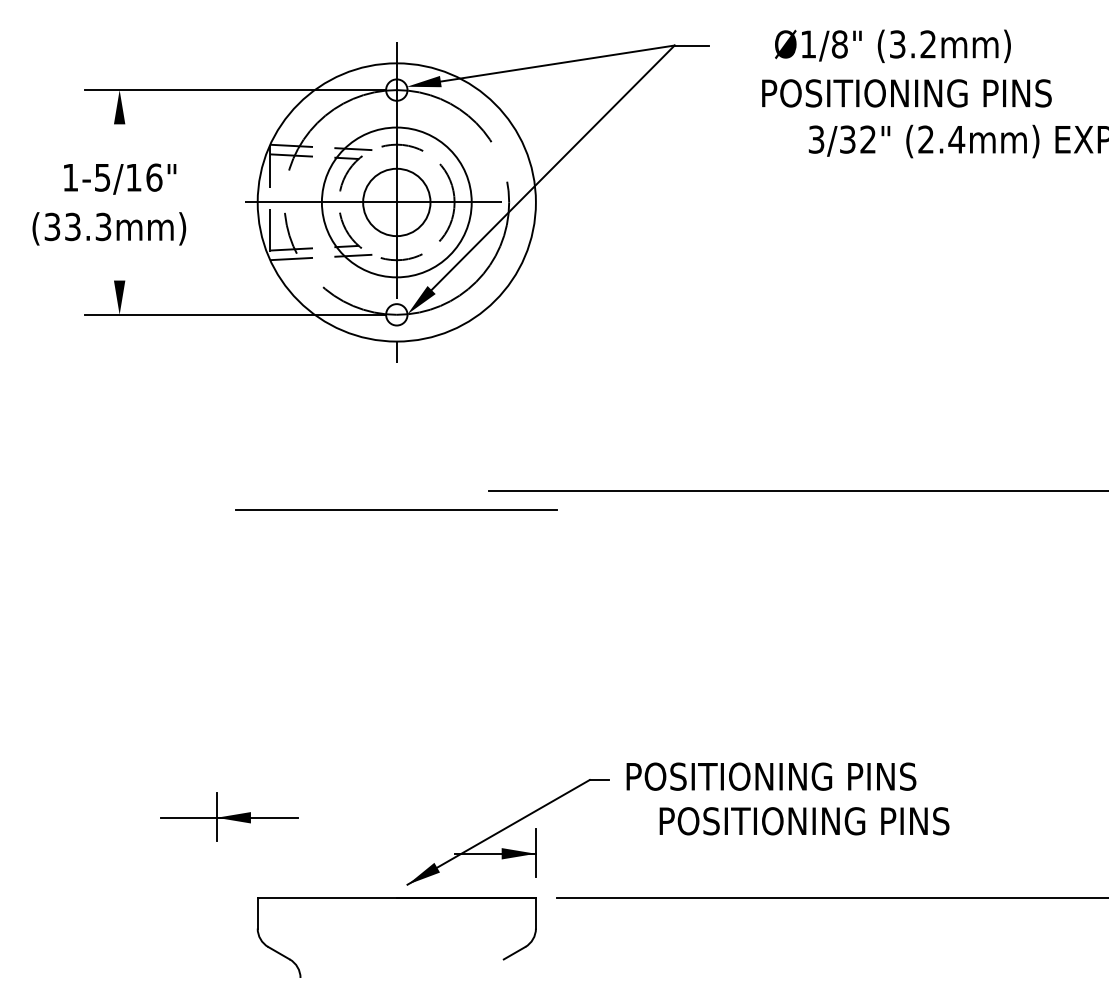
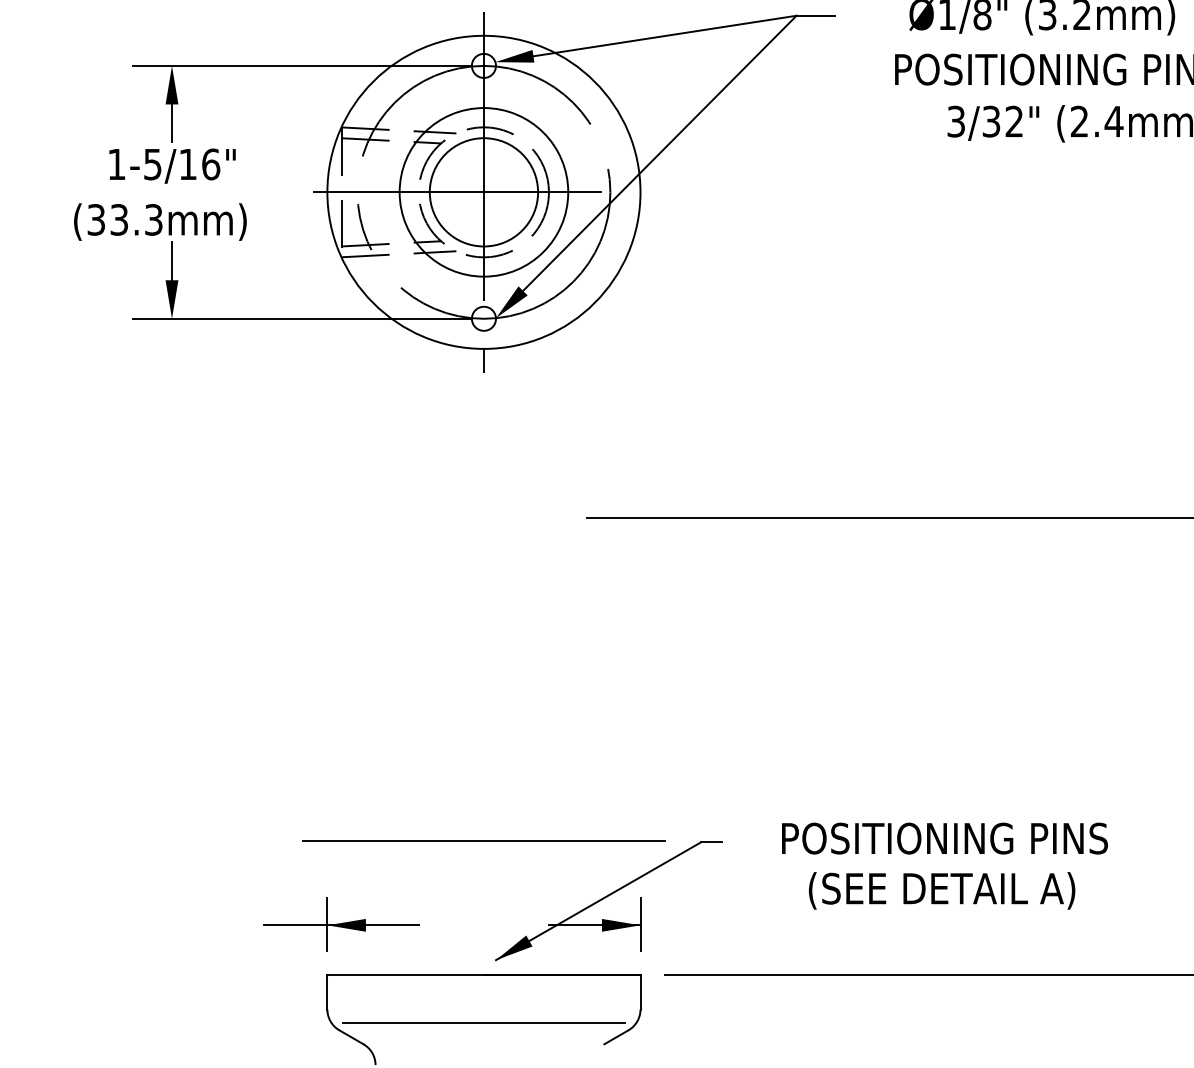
line: (119, 140) -> (171, 122), added
circle: (396, 202) -> (483, 192), size x1.43
line: (119, 263) -> (171, 261), added
line: (396, 509) -> (483, 840), moved
text: (771, 776) -> (944, 838), moved
part: (229, 816) -> (341, 923), moved
text: (804, 822) -> (942, 890), POSITIONING PINS -> (SEE DETAIL A)
line: (396, 940) -> (483, 1022), added

